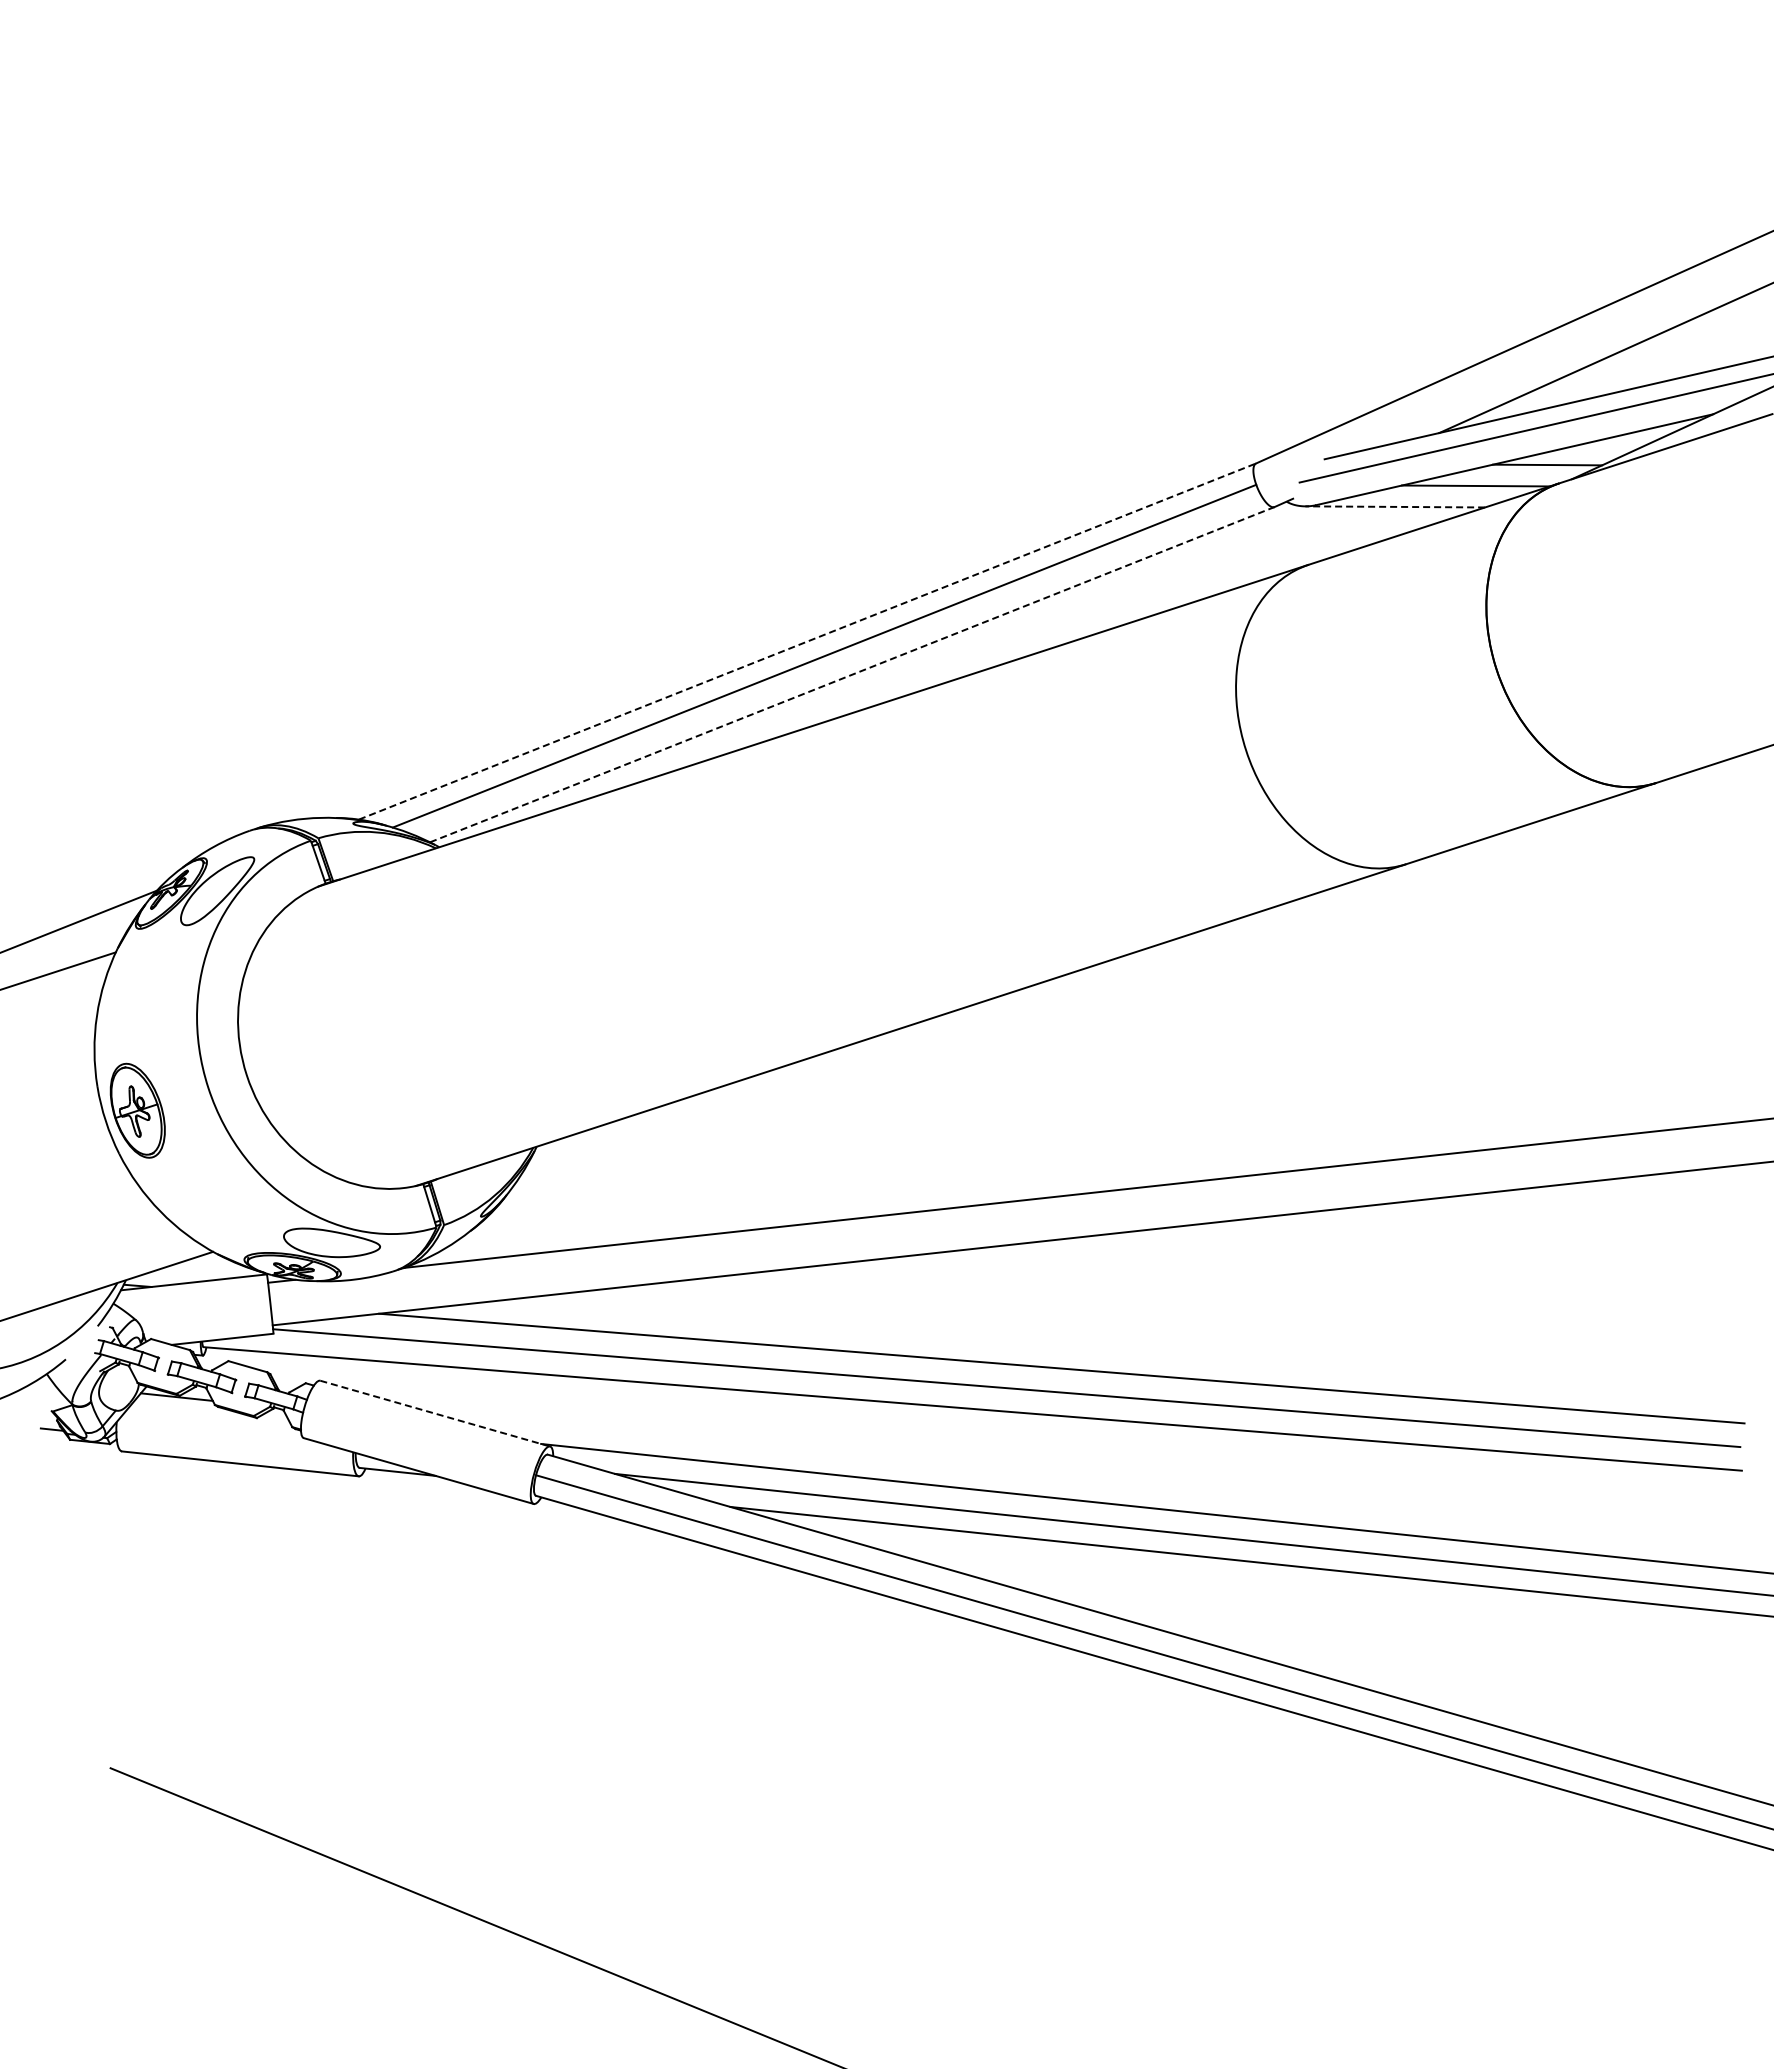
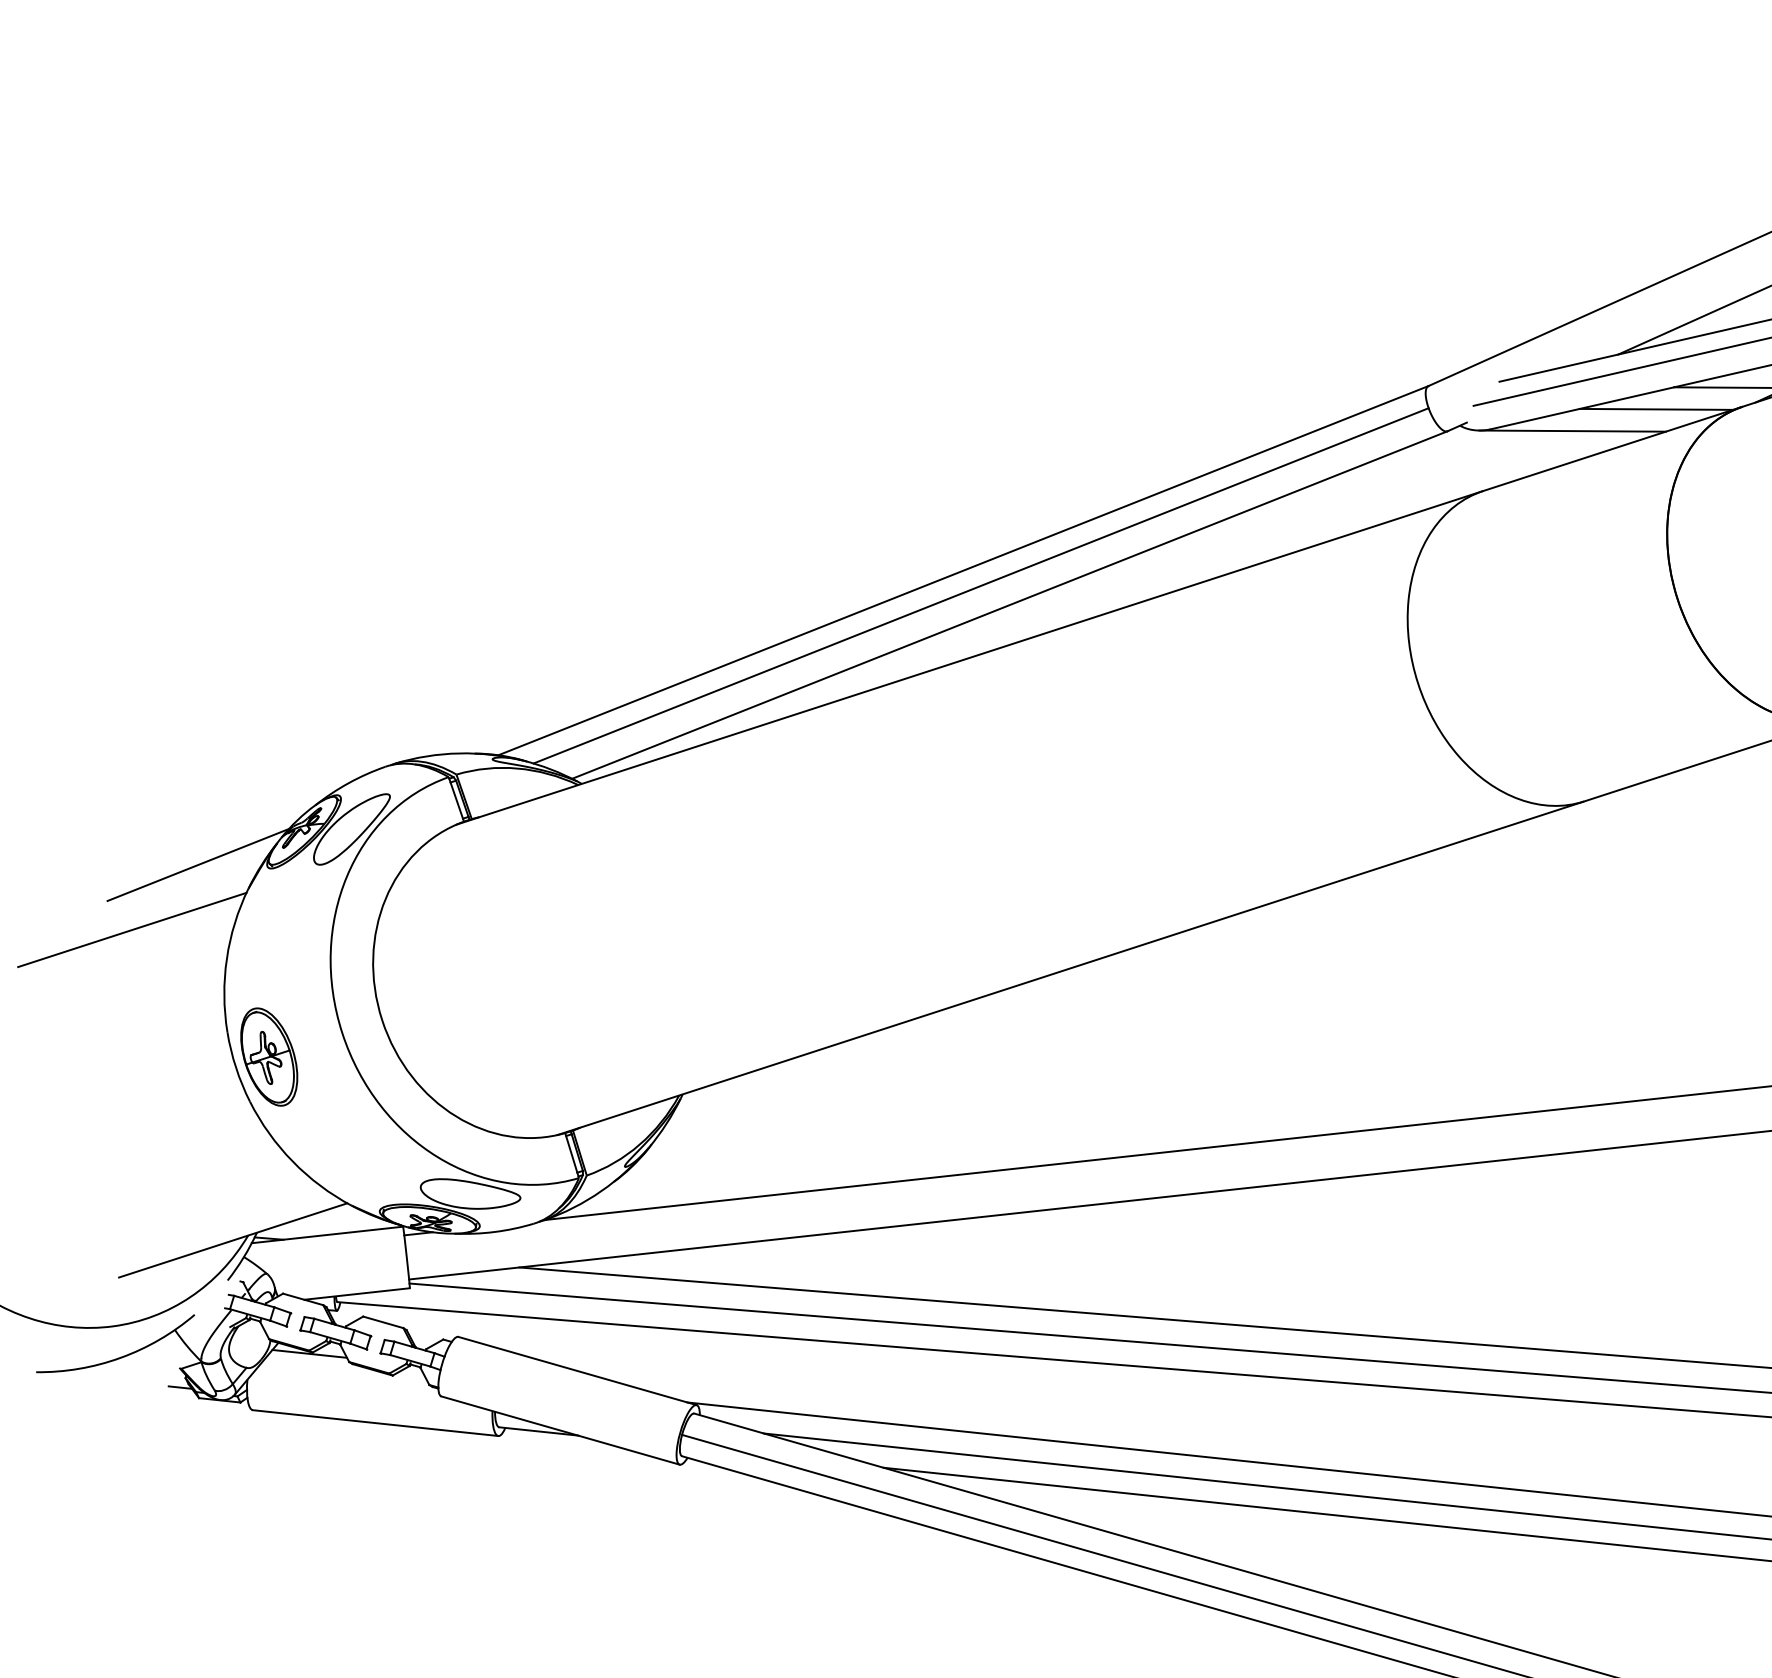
line: (1395, 506) -> (1572, 430), dashed -> solid
line: (807, 641) -> (963, 570), dashed -> solid
line: (852, 674) -> (1010, 604), dashed -> solid
line: (435, 1413) -> (577, 1370), dashed -> solid

